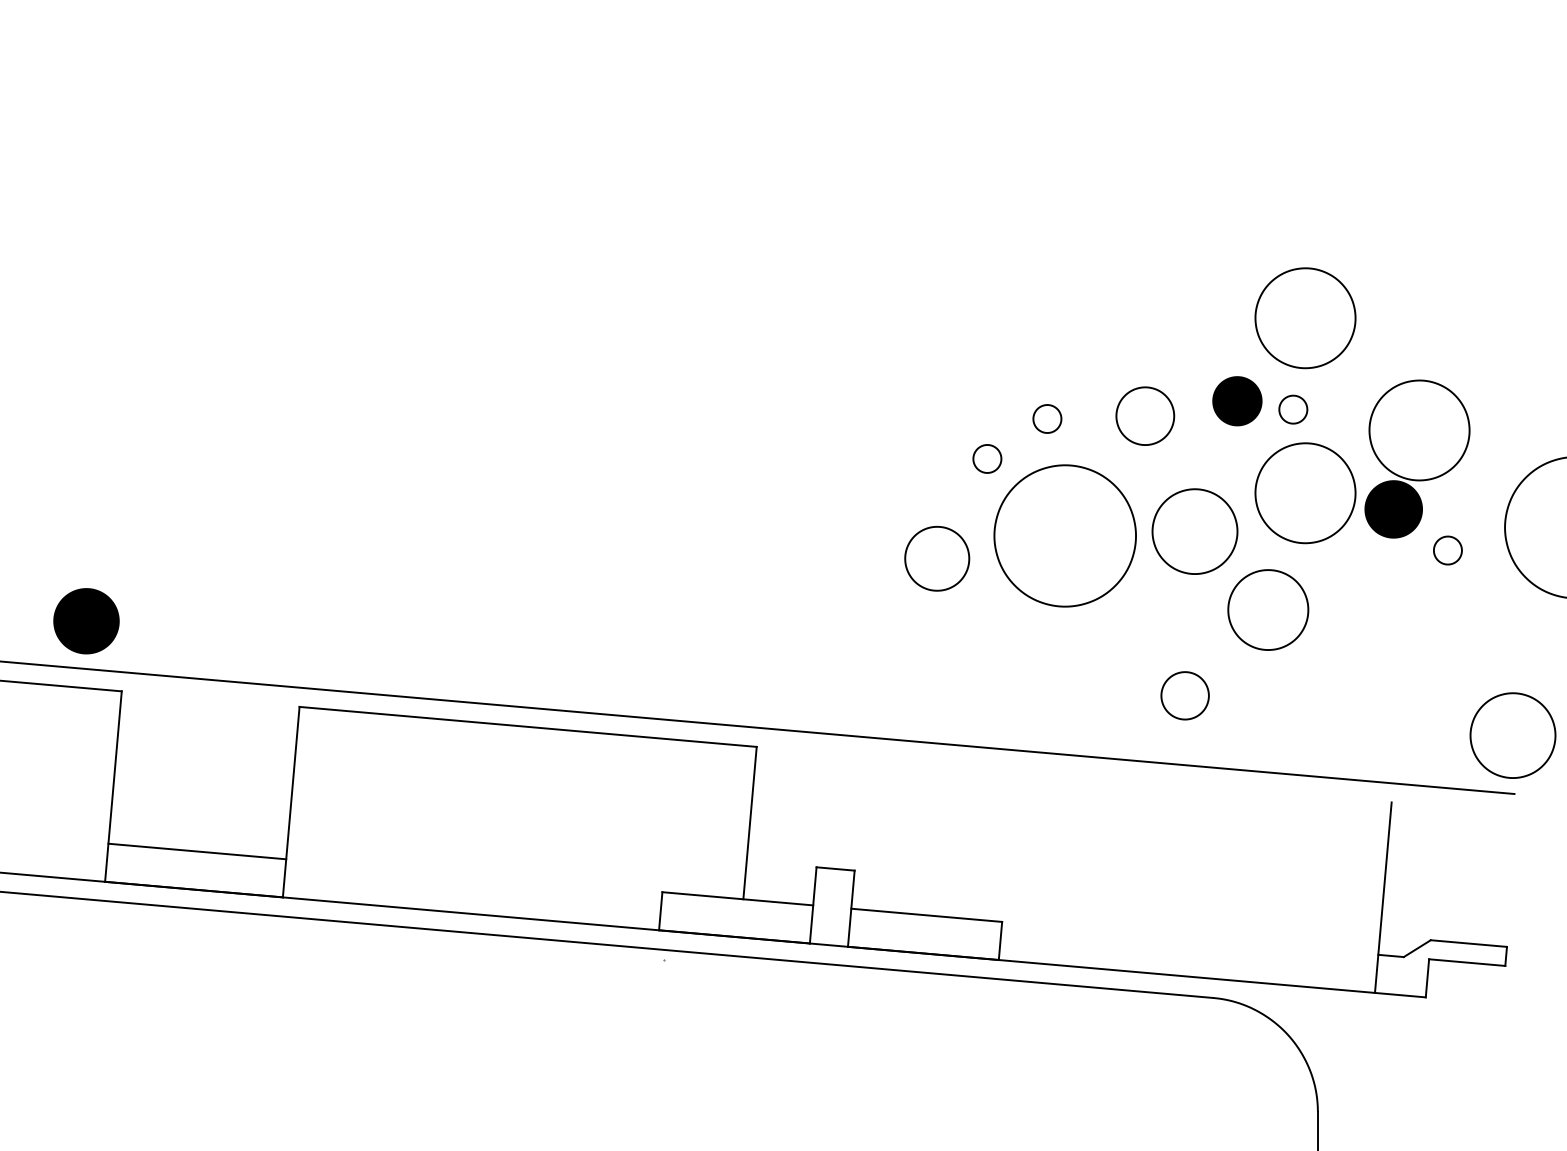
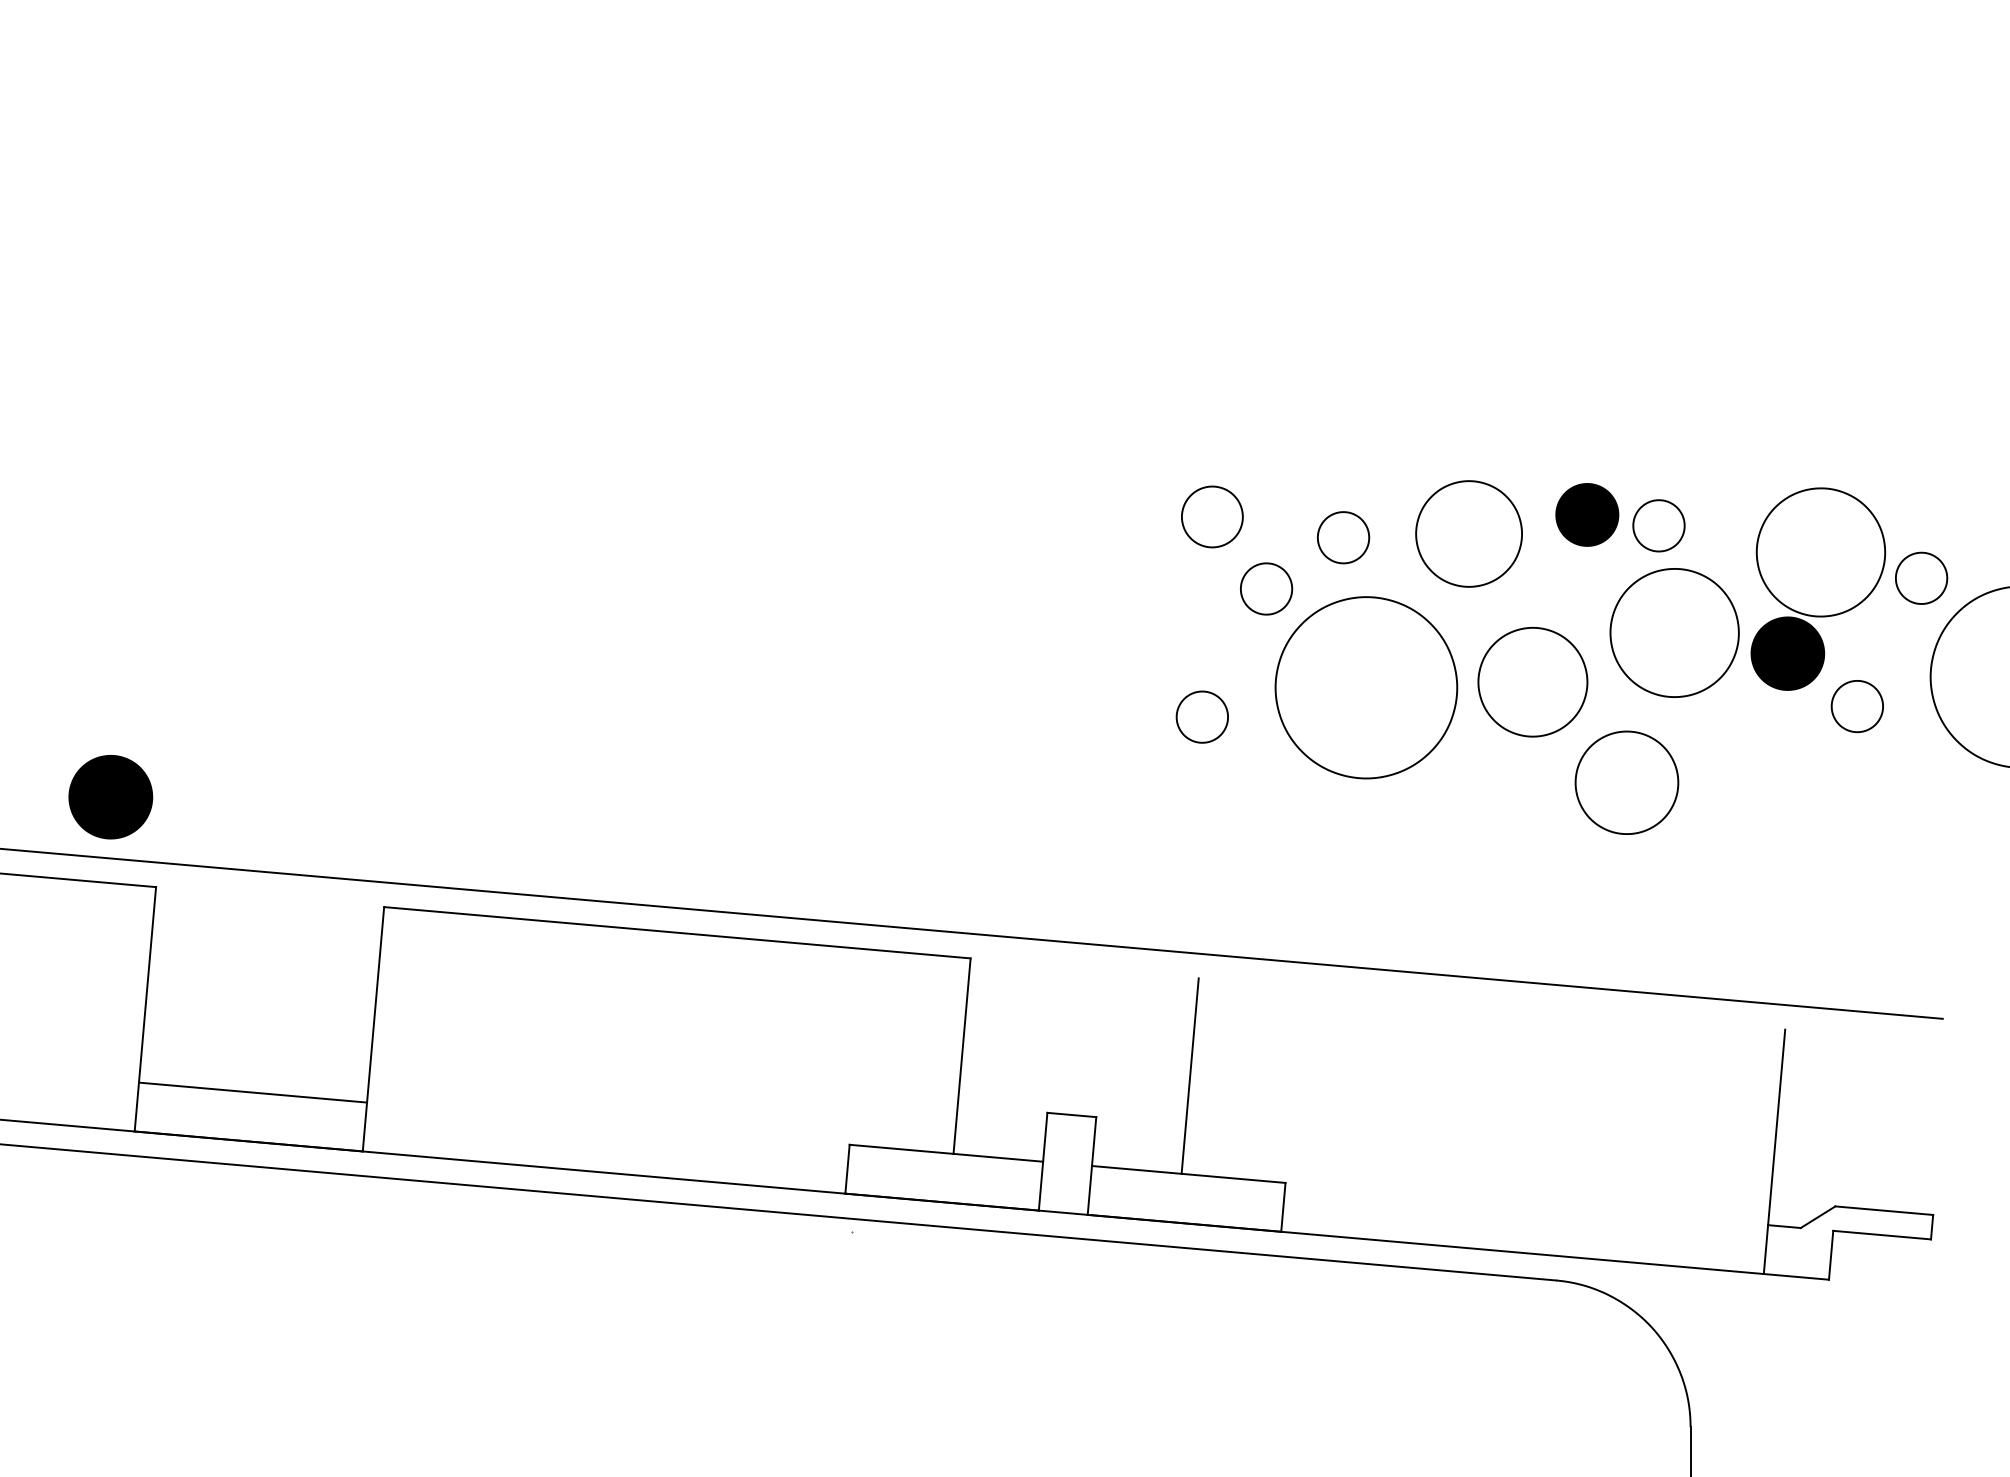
part: (1305, 318) -> (1674, 408), removed
part: (1293, 409) -> (1659, 525), size x1.43
part: (1145, 416) -> (1469, 534), size x1.43
part: (1047, 418) -> (1343, 537), size x1.43
part: (1497, 450) -> (1920, 578), added
part: (987, 458) -> (1266, 588), size x1.43
part: (1447, 550) -> (1856, 706), size x1.43
part: (937, 558) -> (1202, 716), size x0.62
part: (1184, 695) -> (1211, 516), moved
part: (1512, 735) -> (1940, 943), removed
line: (927, 838) -> (1189, 1075), added

